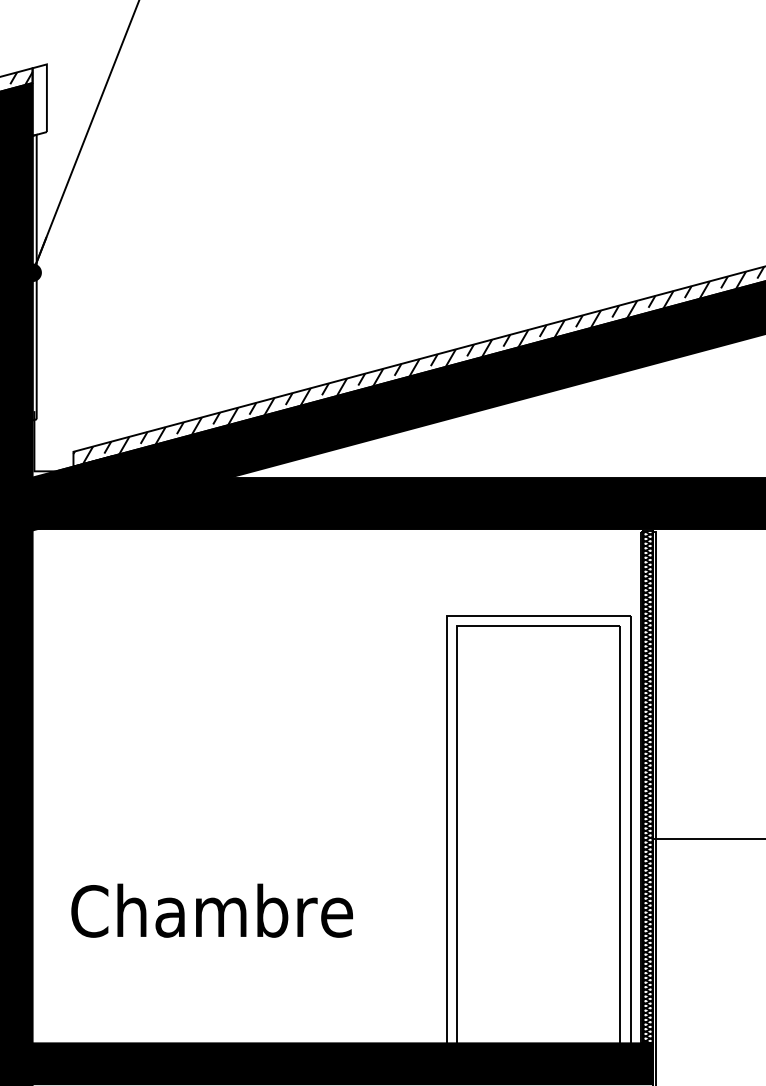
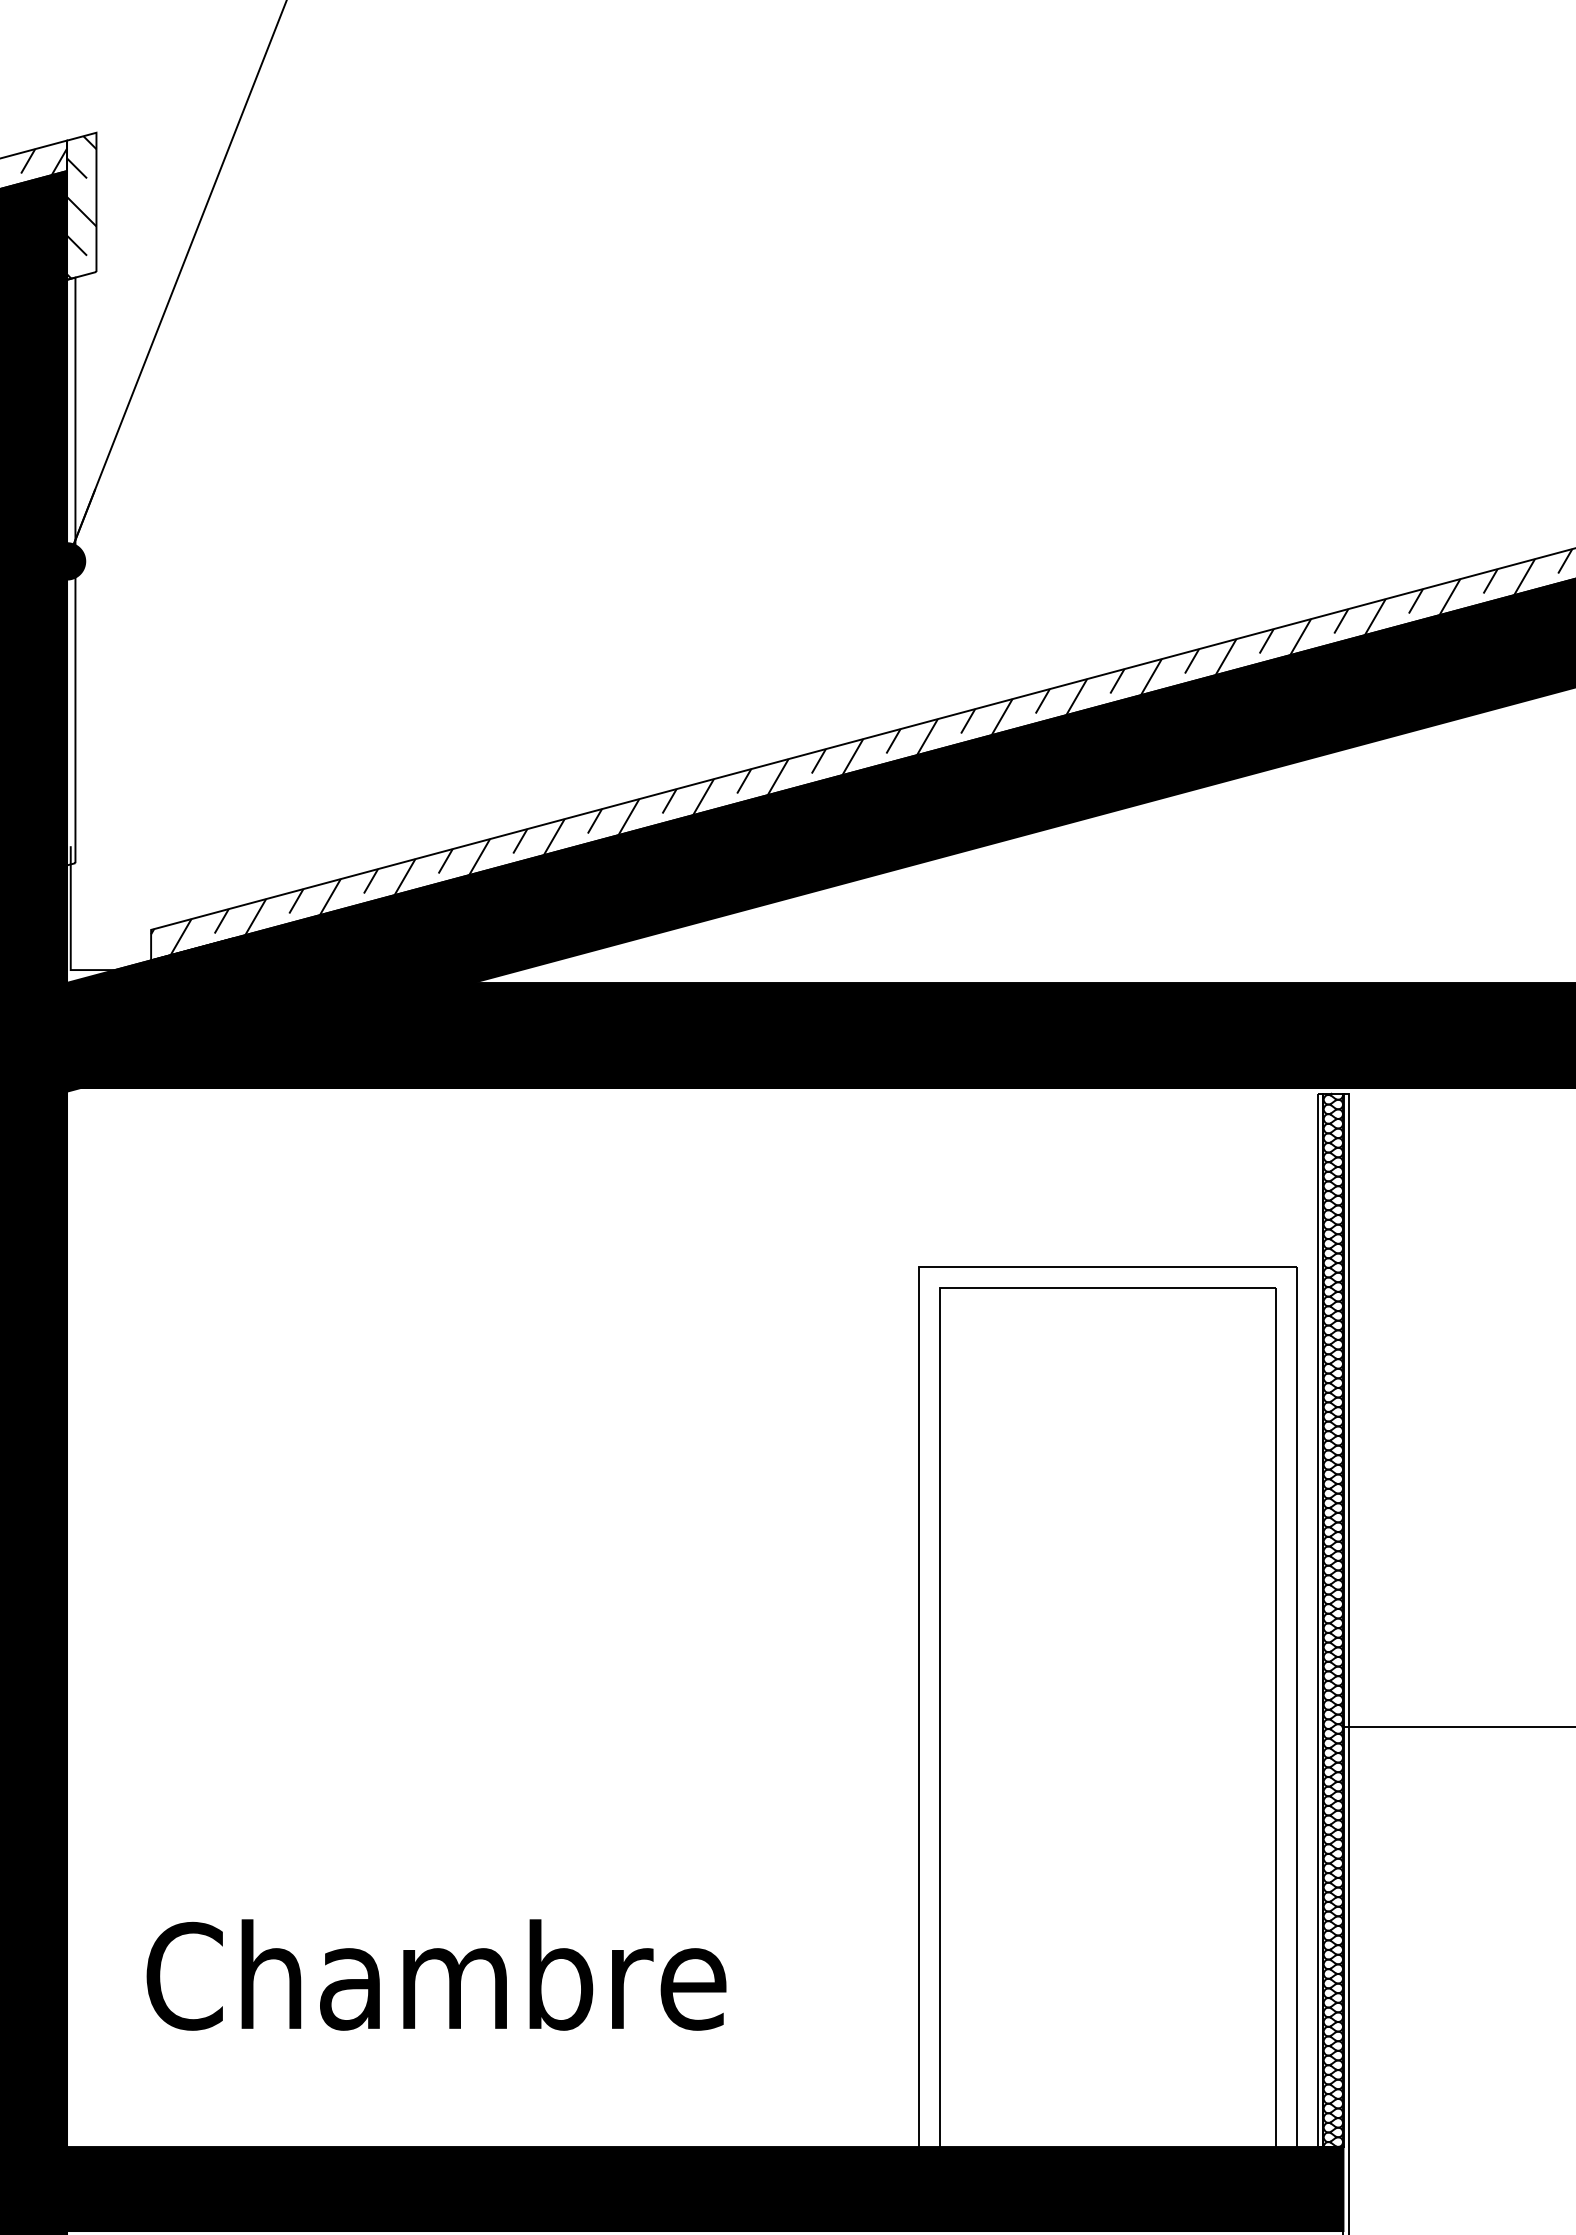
hatch: (39, 100) -> (81, 207), added
text: (211, 910) -> (435, 1974), moved

